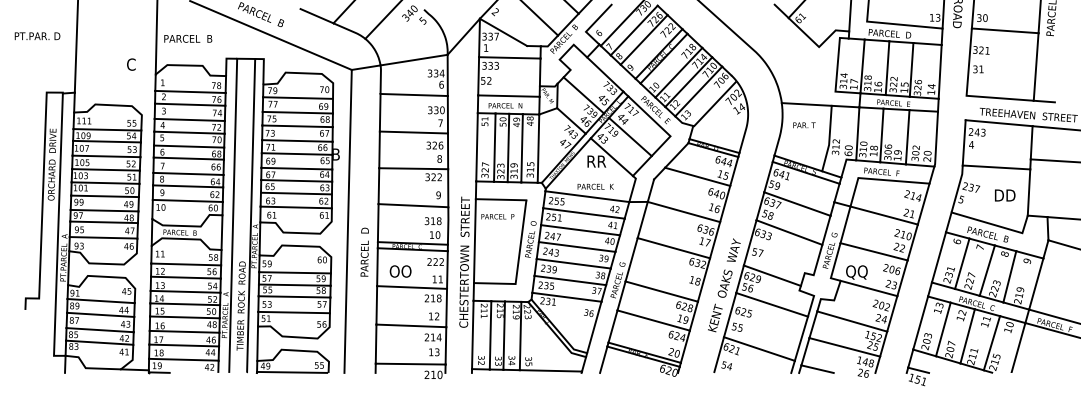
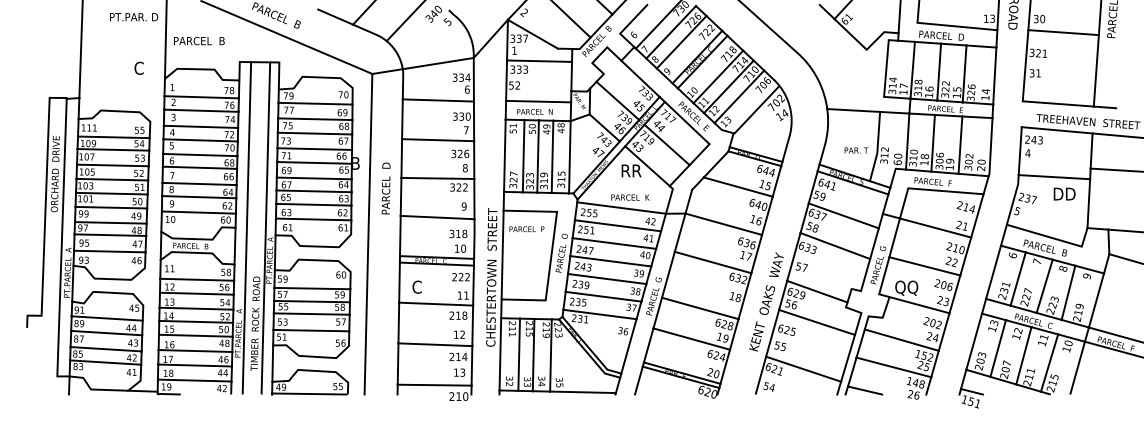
text: (37, 36) -> (134, 17), moved
text: (804, 125) -> (856, 150), moved
text: (1005, 195) -> (1064, 194), moved
text: (364, 251) -> (385, 187), moved
text: (403, 271) -> (427, 287), OO -> C

